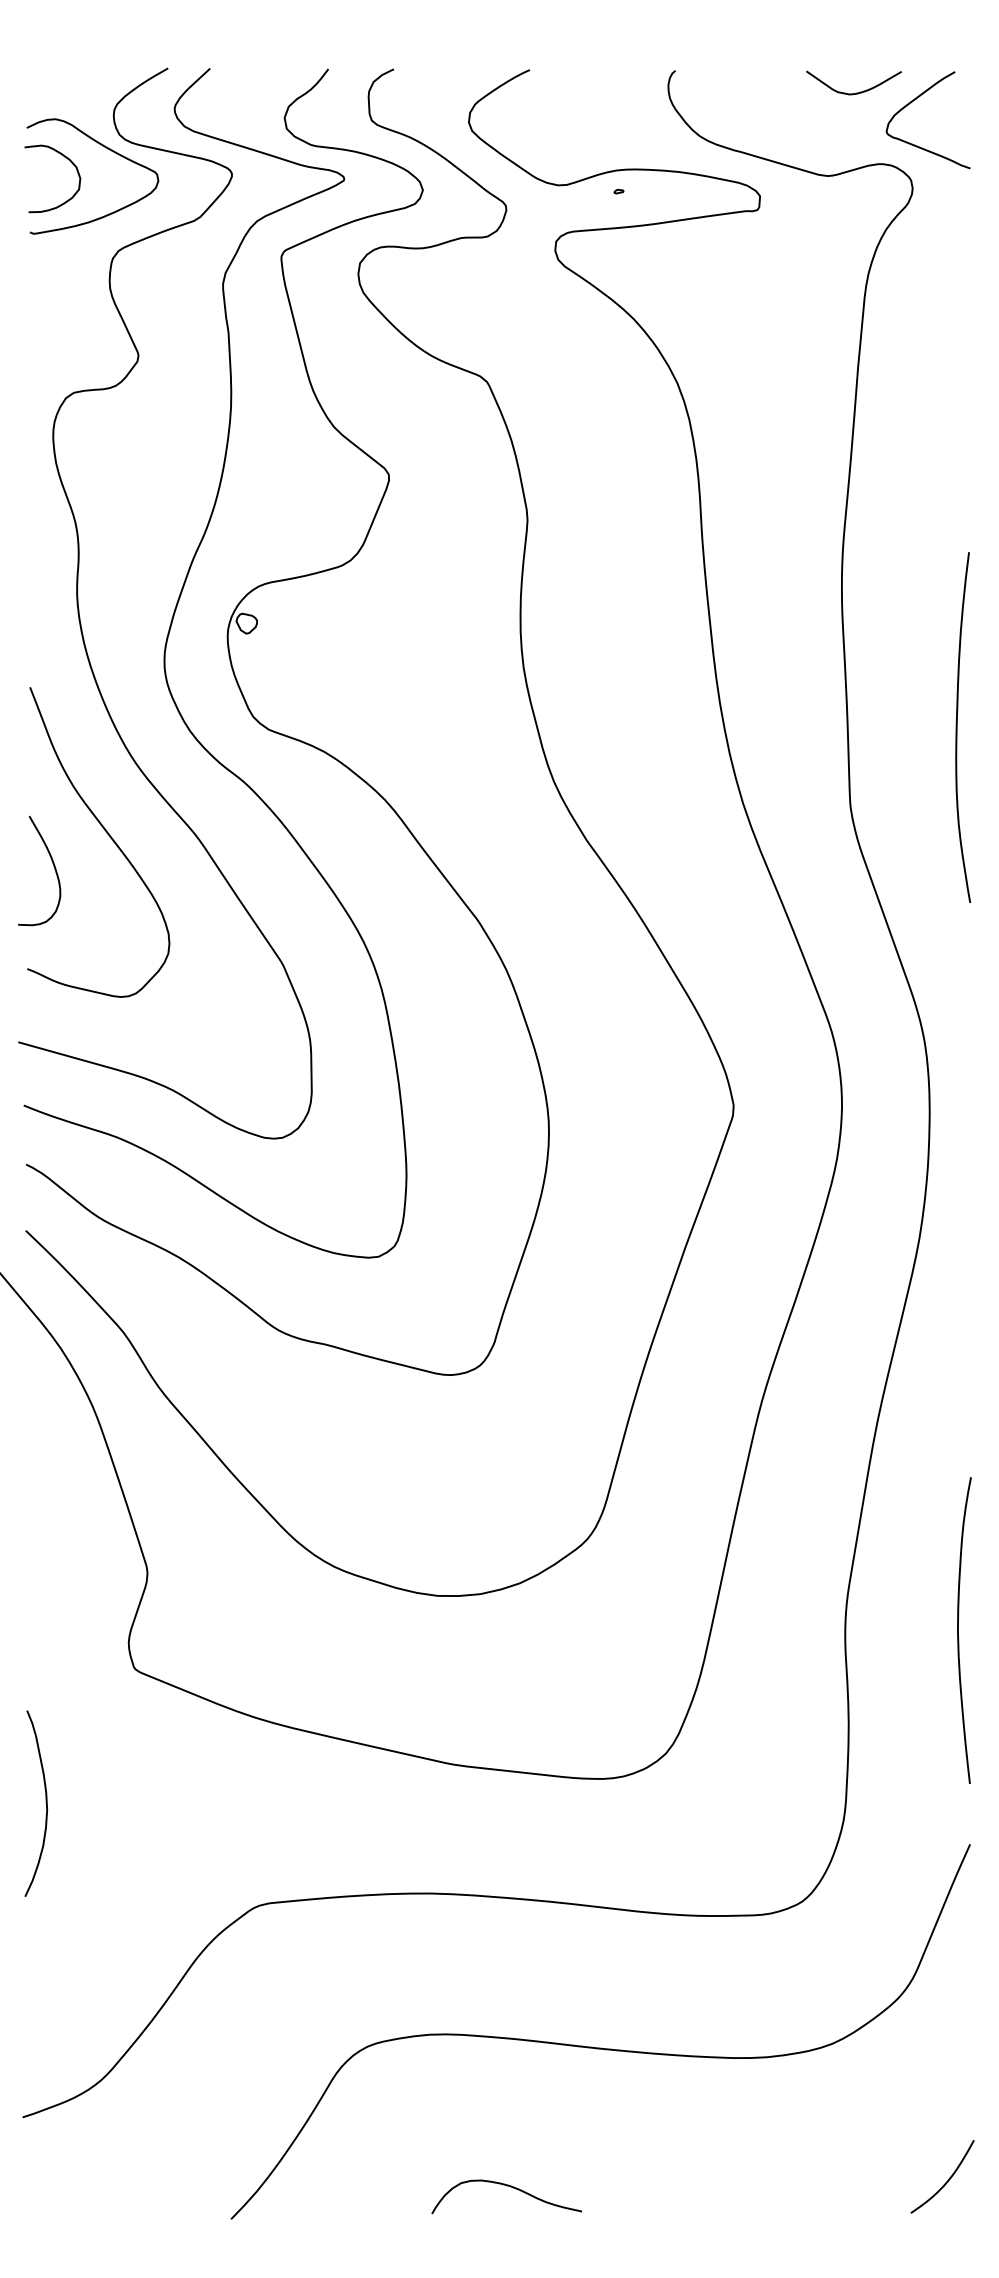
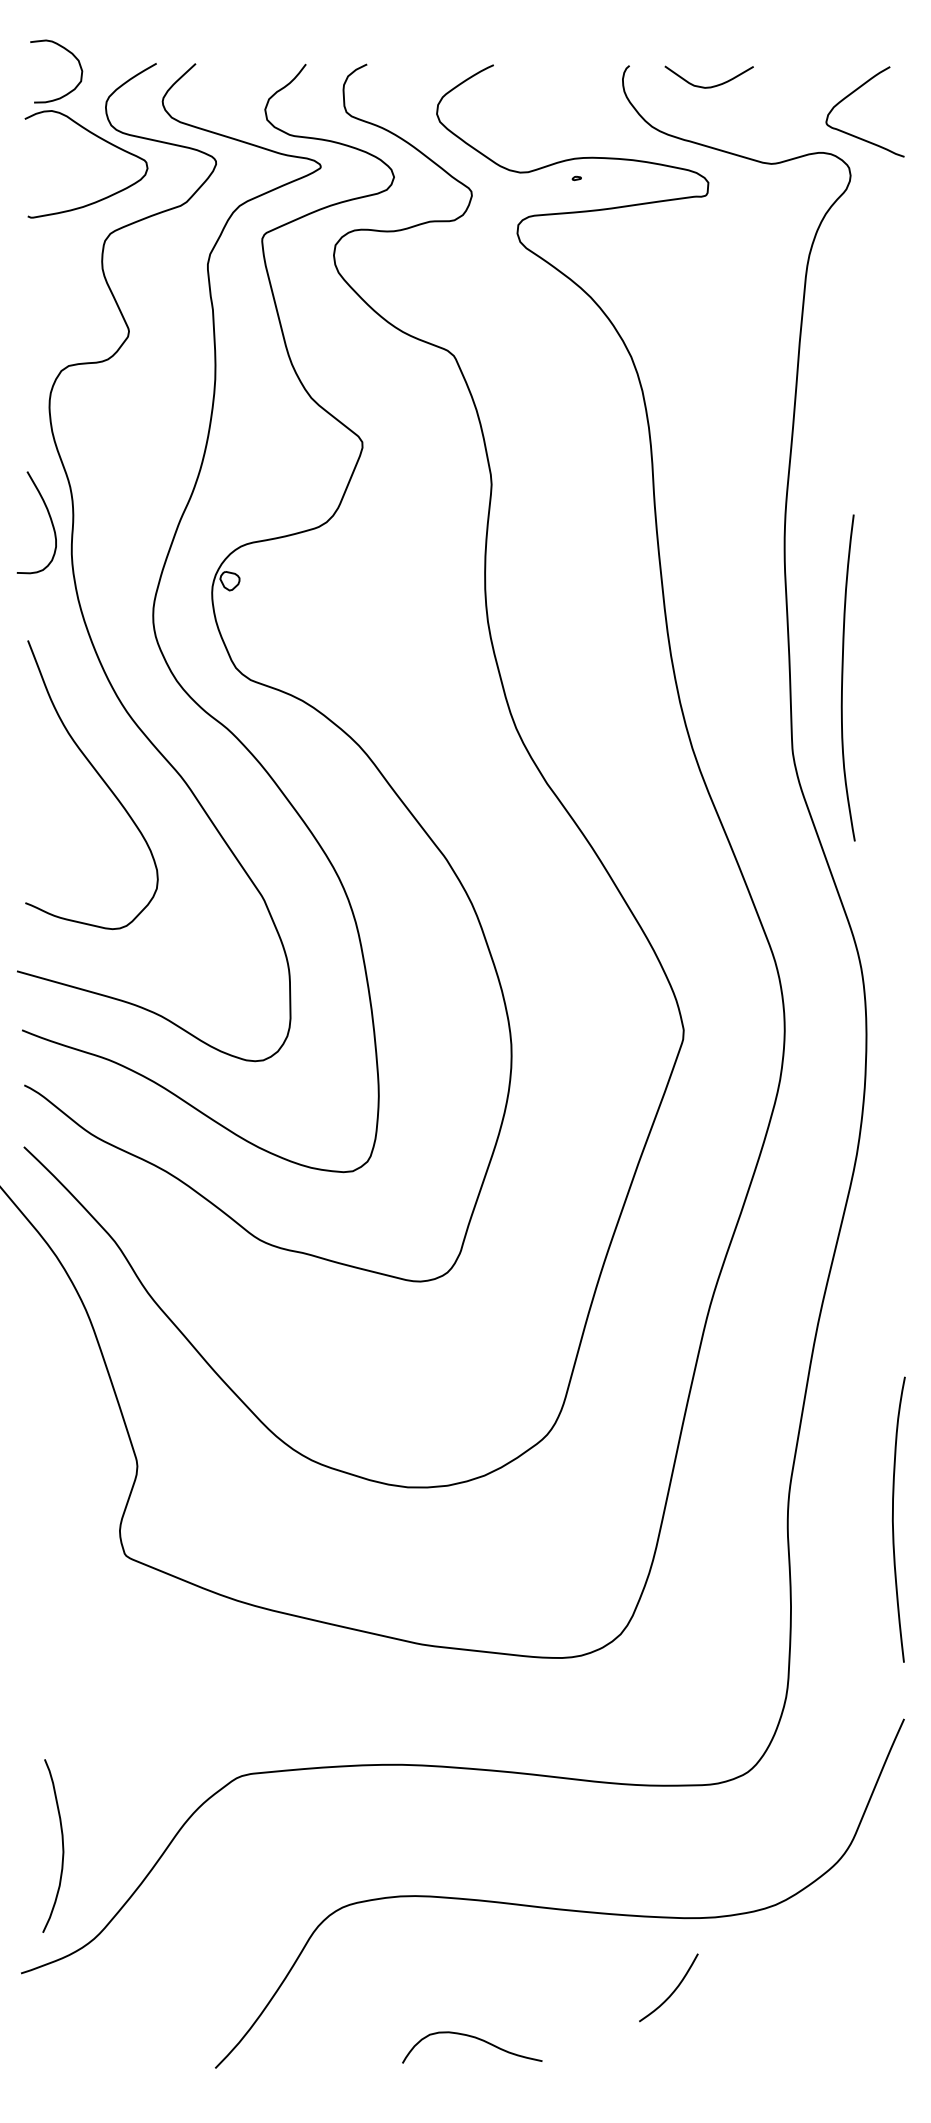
curve: (856, 92) -> (711, 86), moved
curve: (69, 161) -> (72, 55), moved
curve: (957, 727) -> (843, 677), moved
curve: (53, 866) -> (49, 518), moved
curve: (45, 1803) -> (61, 1845), moved
curve: (948, 2178) -> (674, 1989), moved

